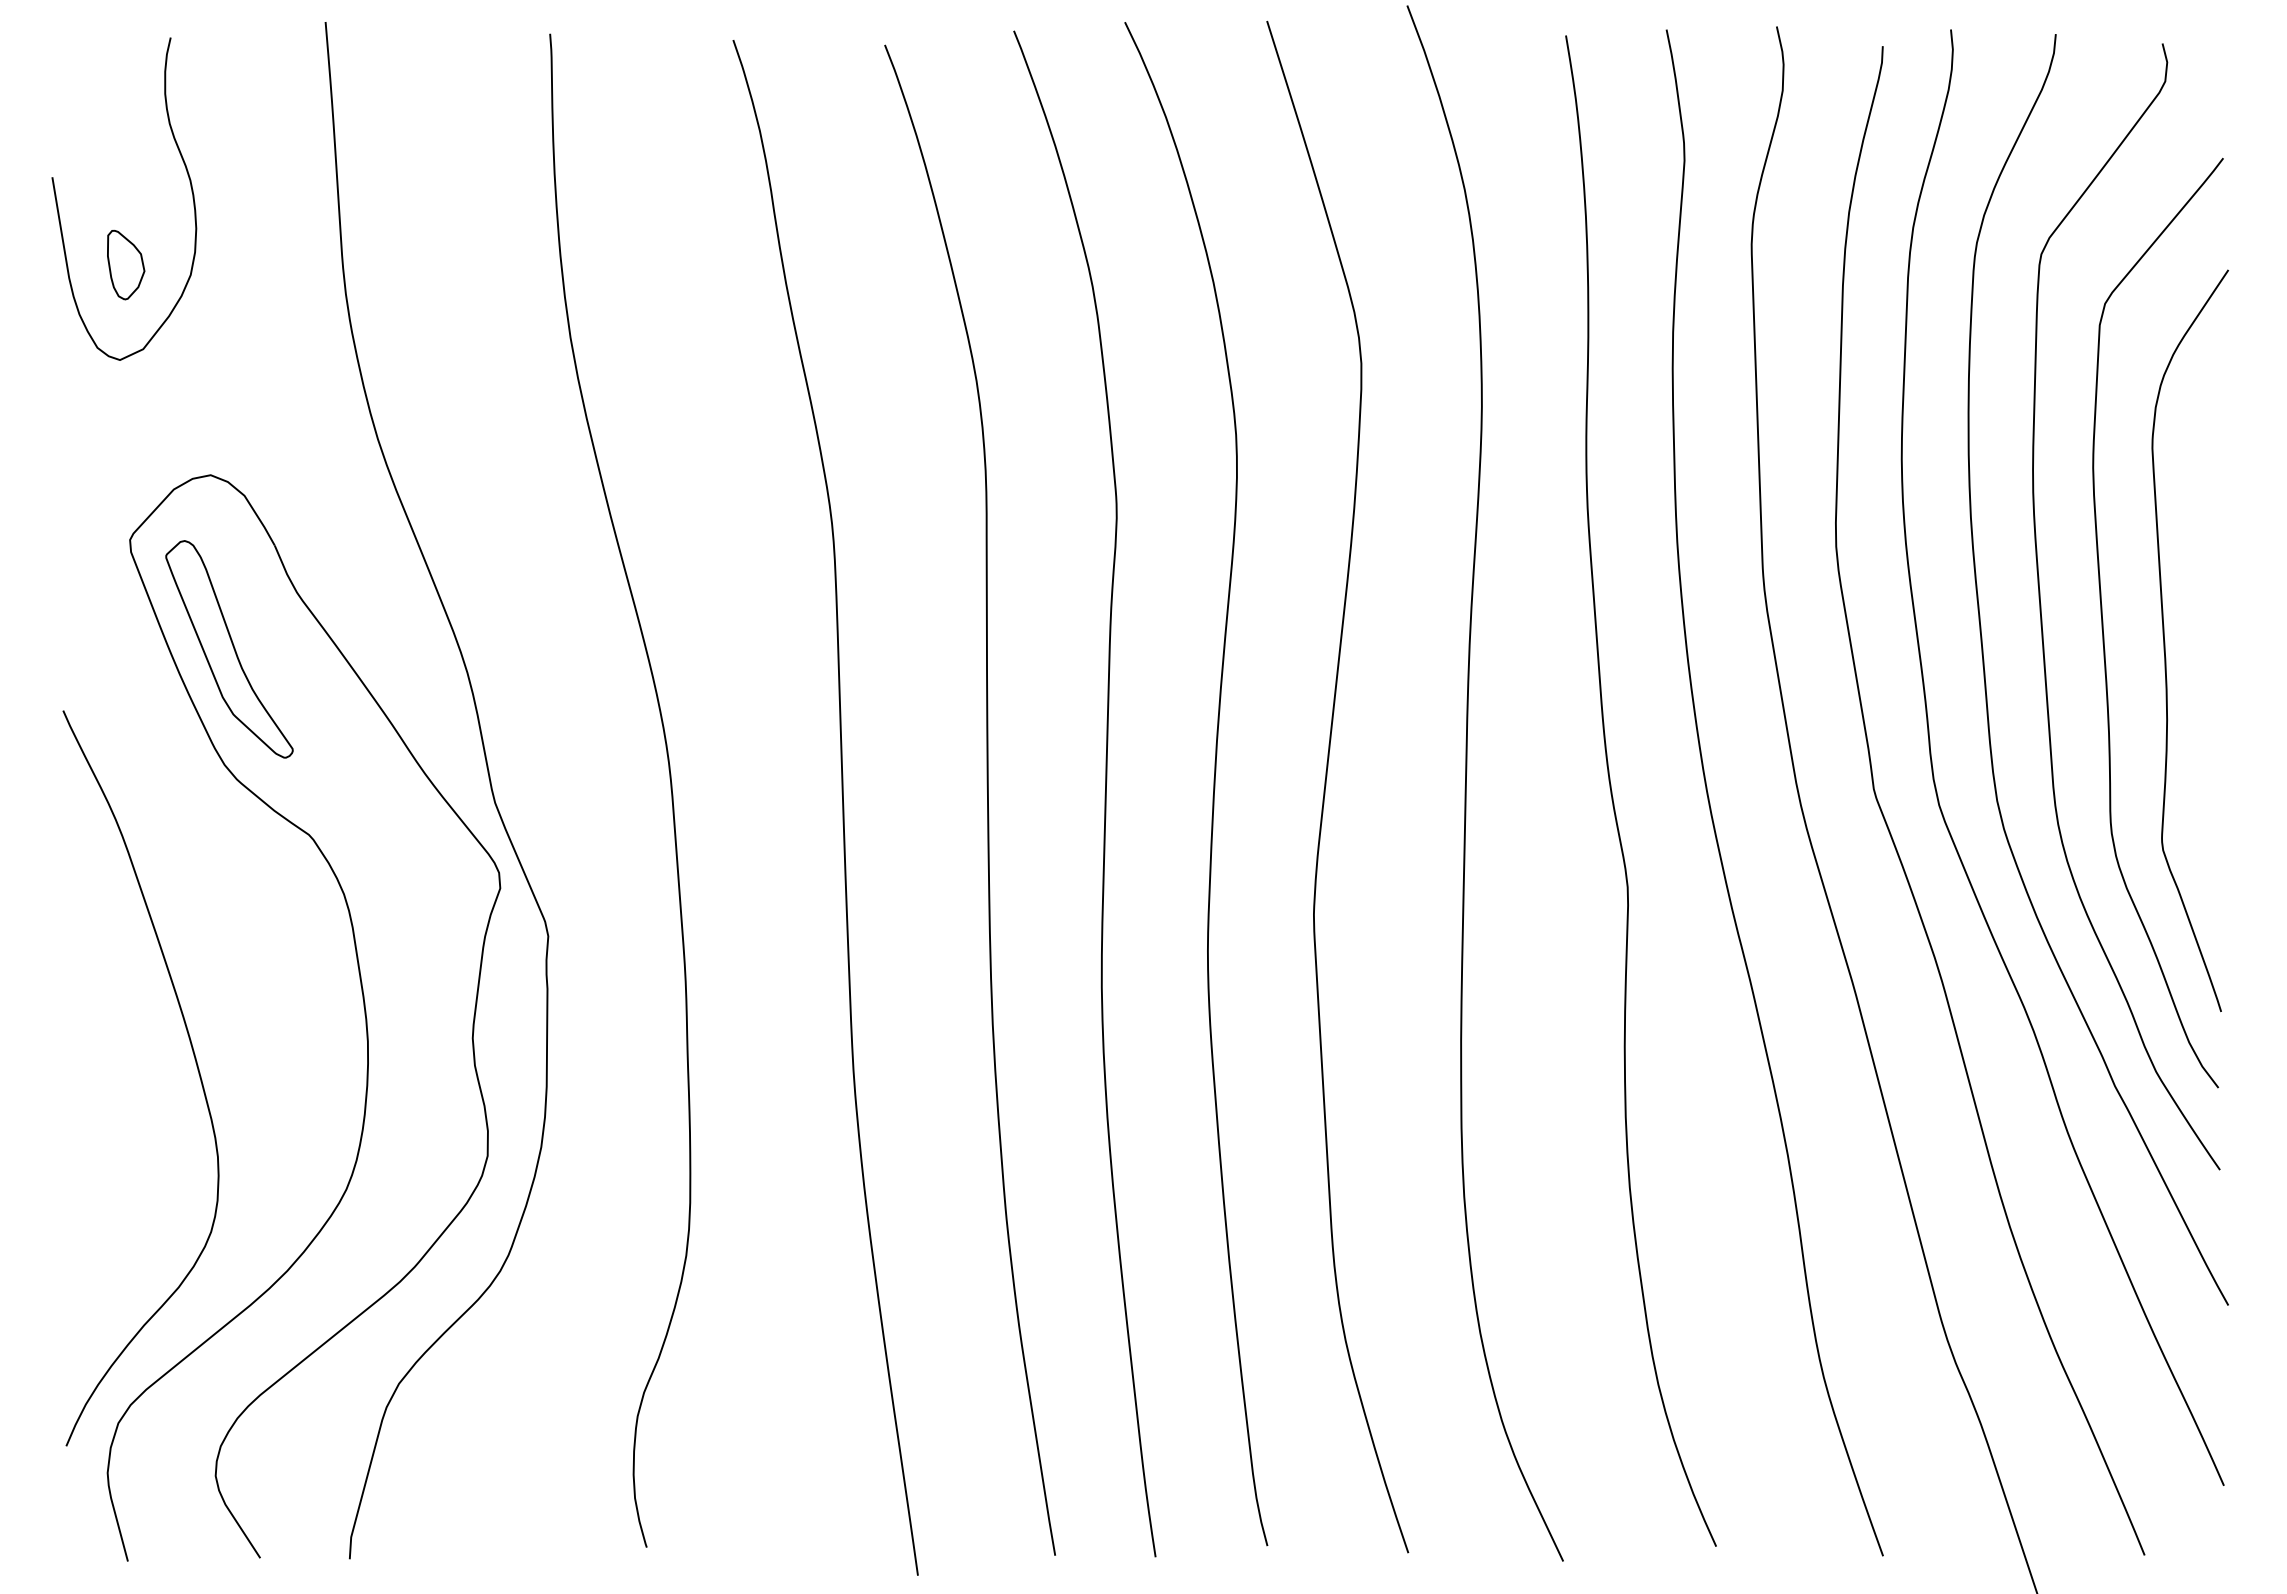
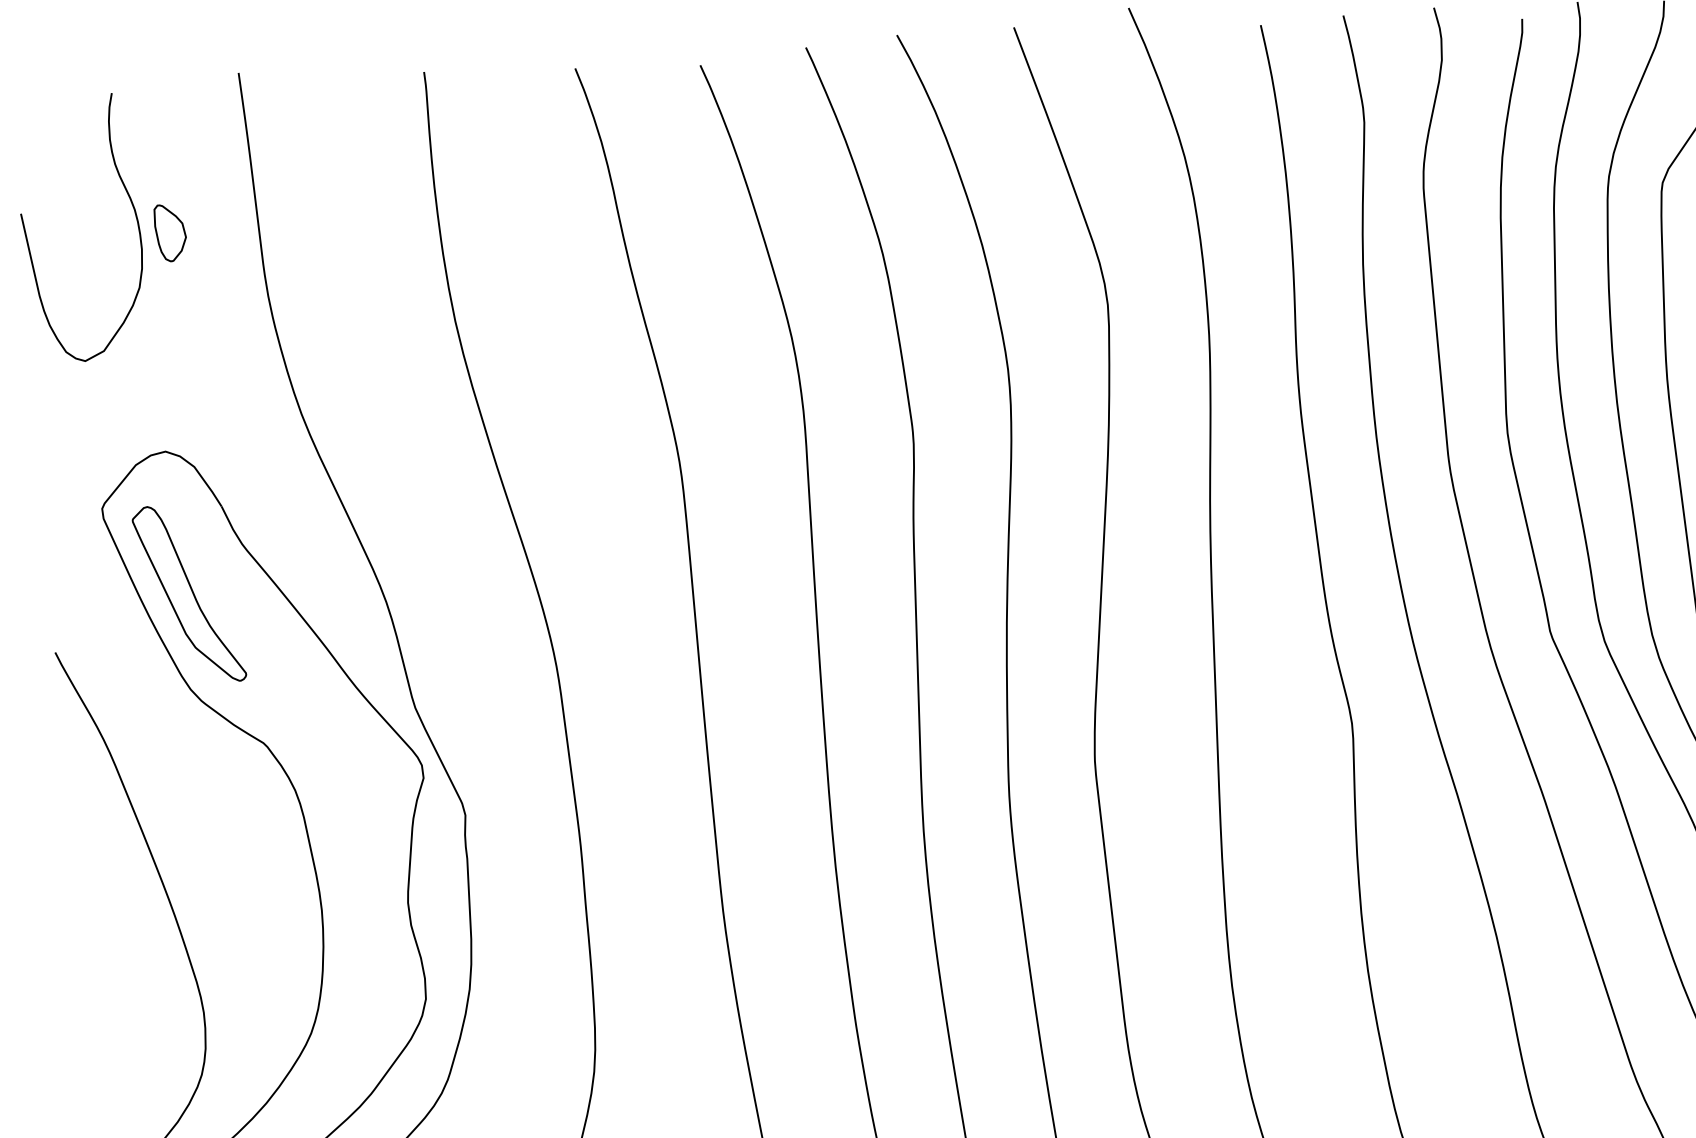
part: (126, 264) -> (170, 232), moved

